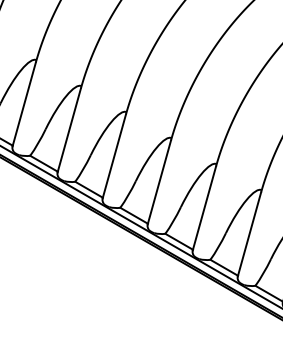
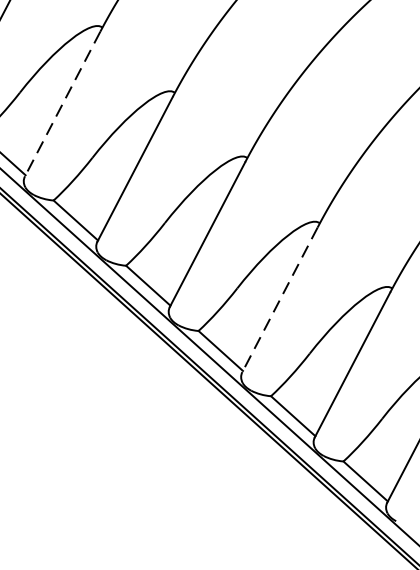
line: (69, 130) -> (63, 104), solid -> dashed
line: (204, 208) -> (280, 299), solid -> dashed

